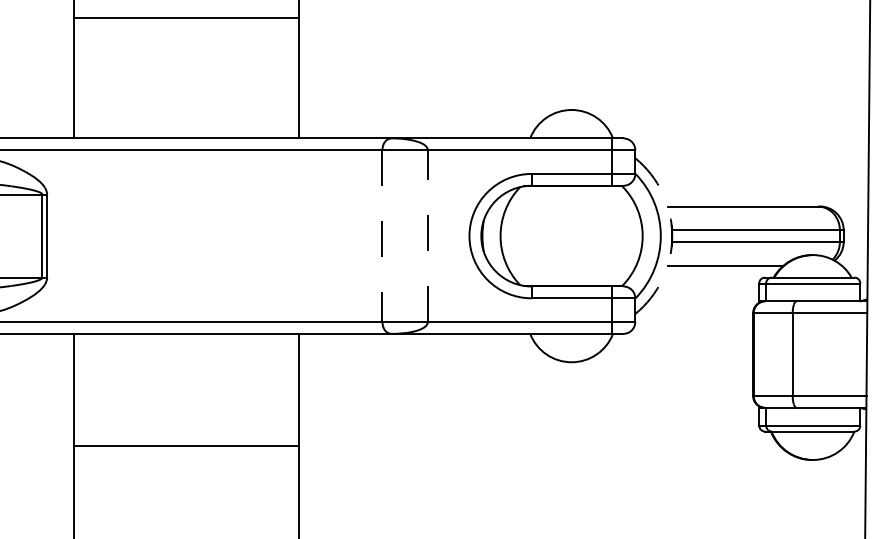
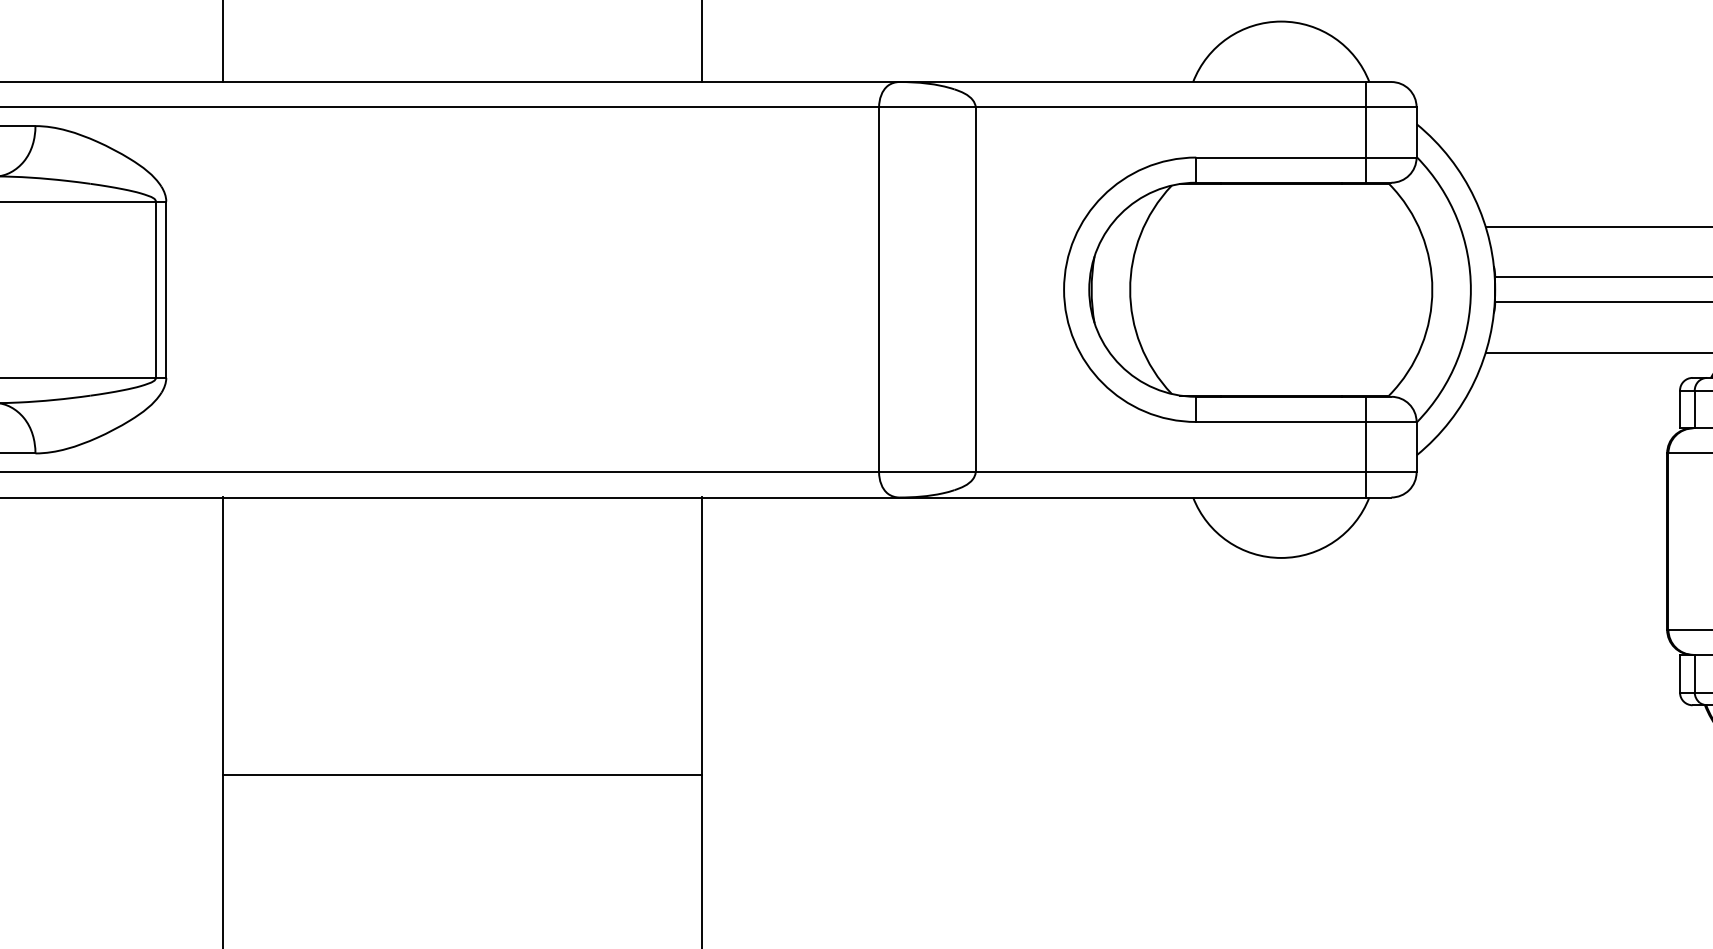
line: (382, 236) -> (879, 290), dashed -> solid
line: (427, 236) -> (974, 290), dashed -> solid
arc: (672, 236) -> (1495, 290), dashed -> solid
line: (186, 446) -> (462, 775), moved

